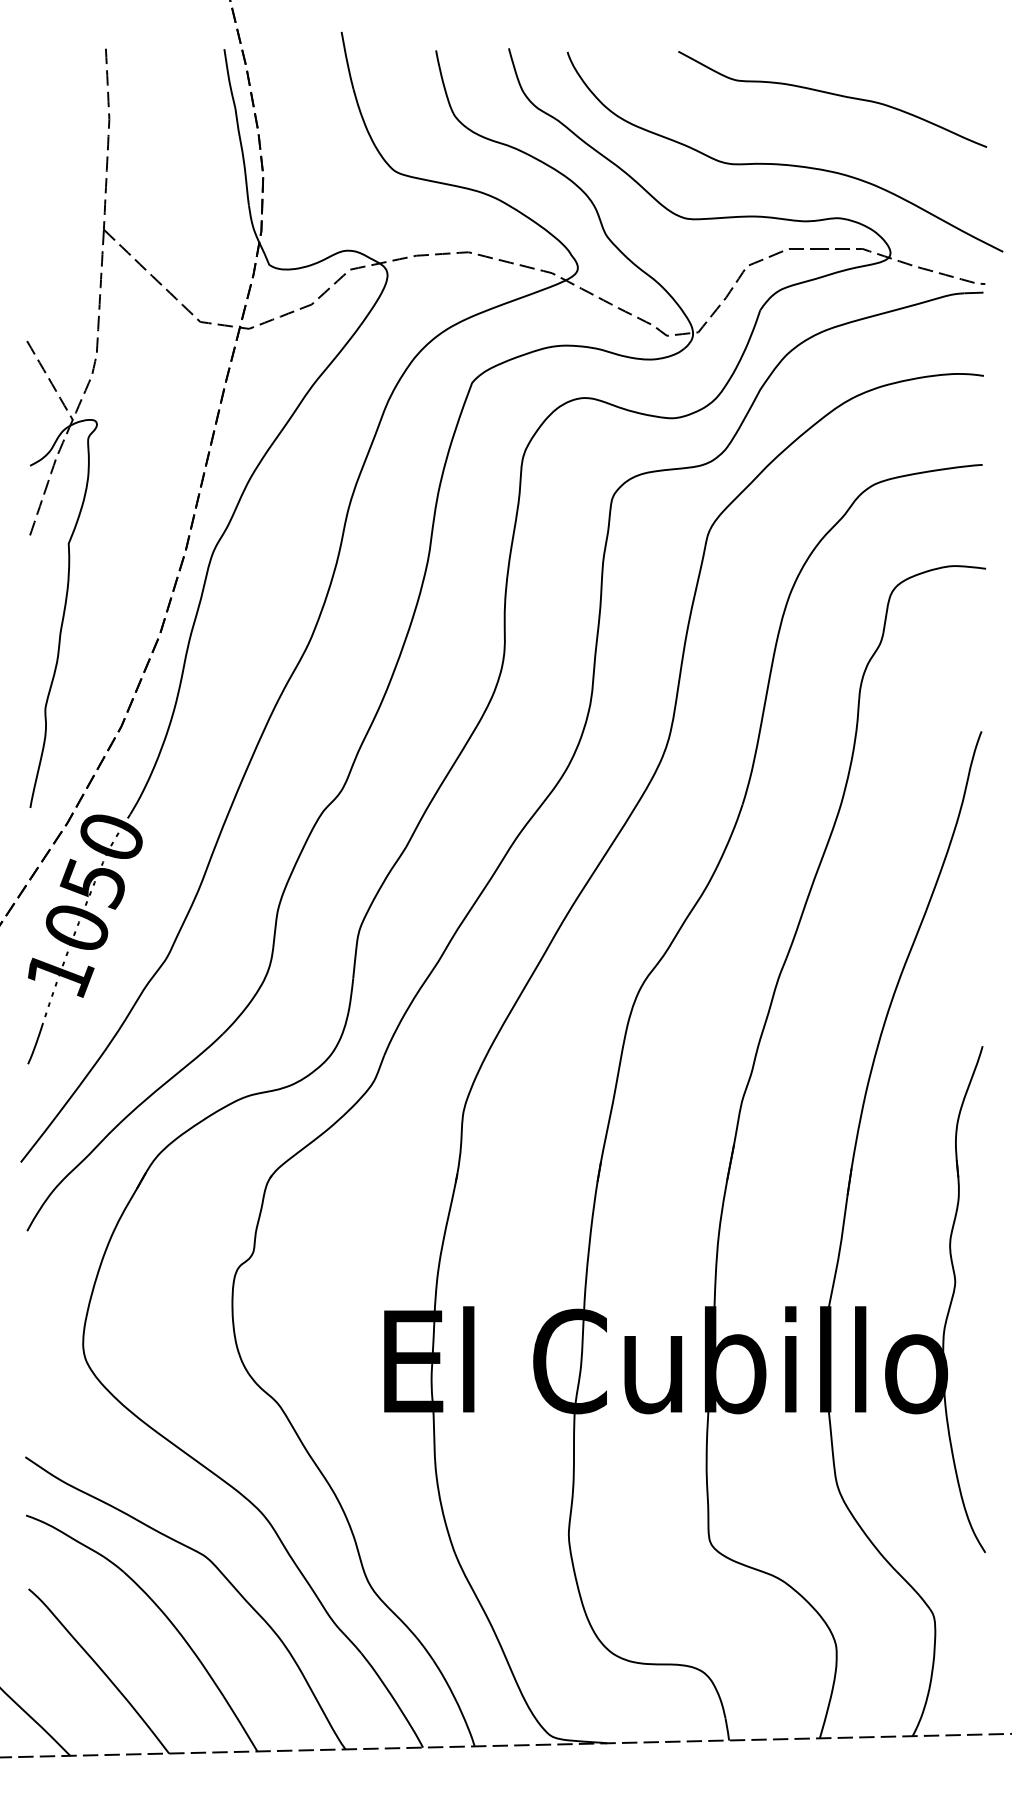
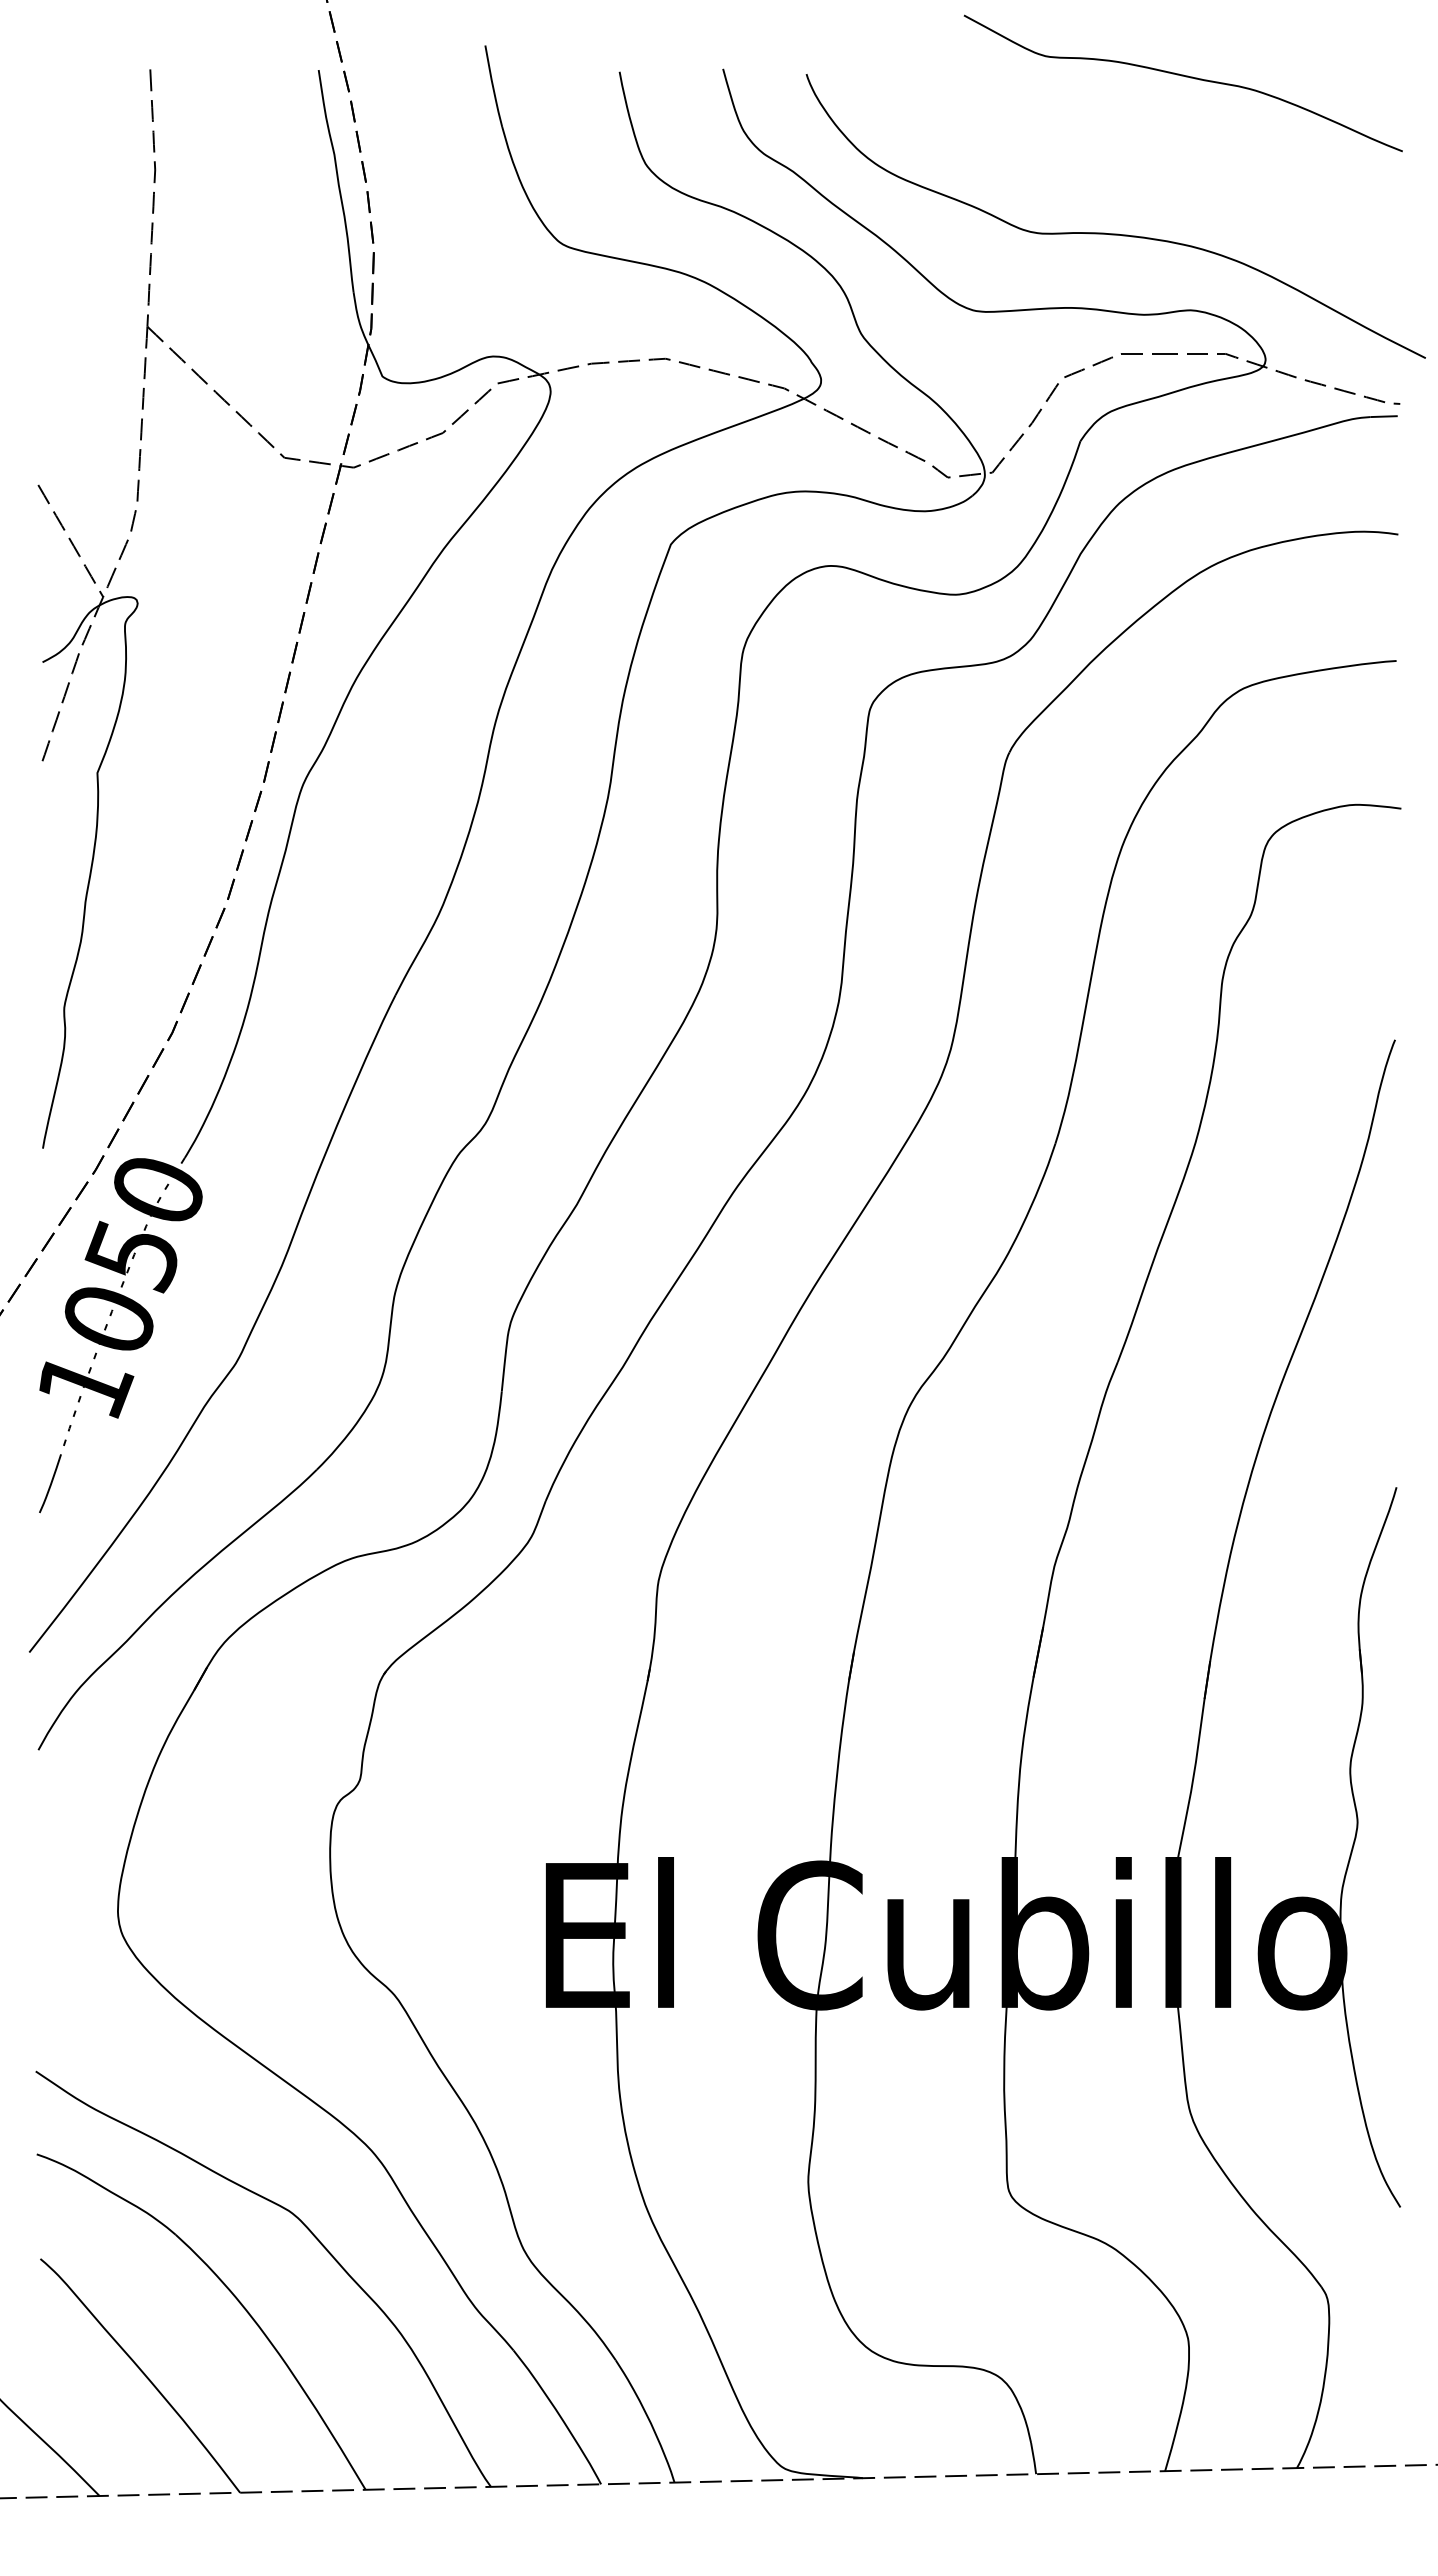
curve: (834, 95) -> (1185, 77), moved

